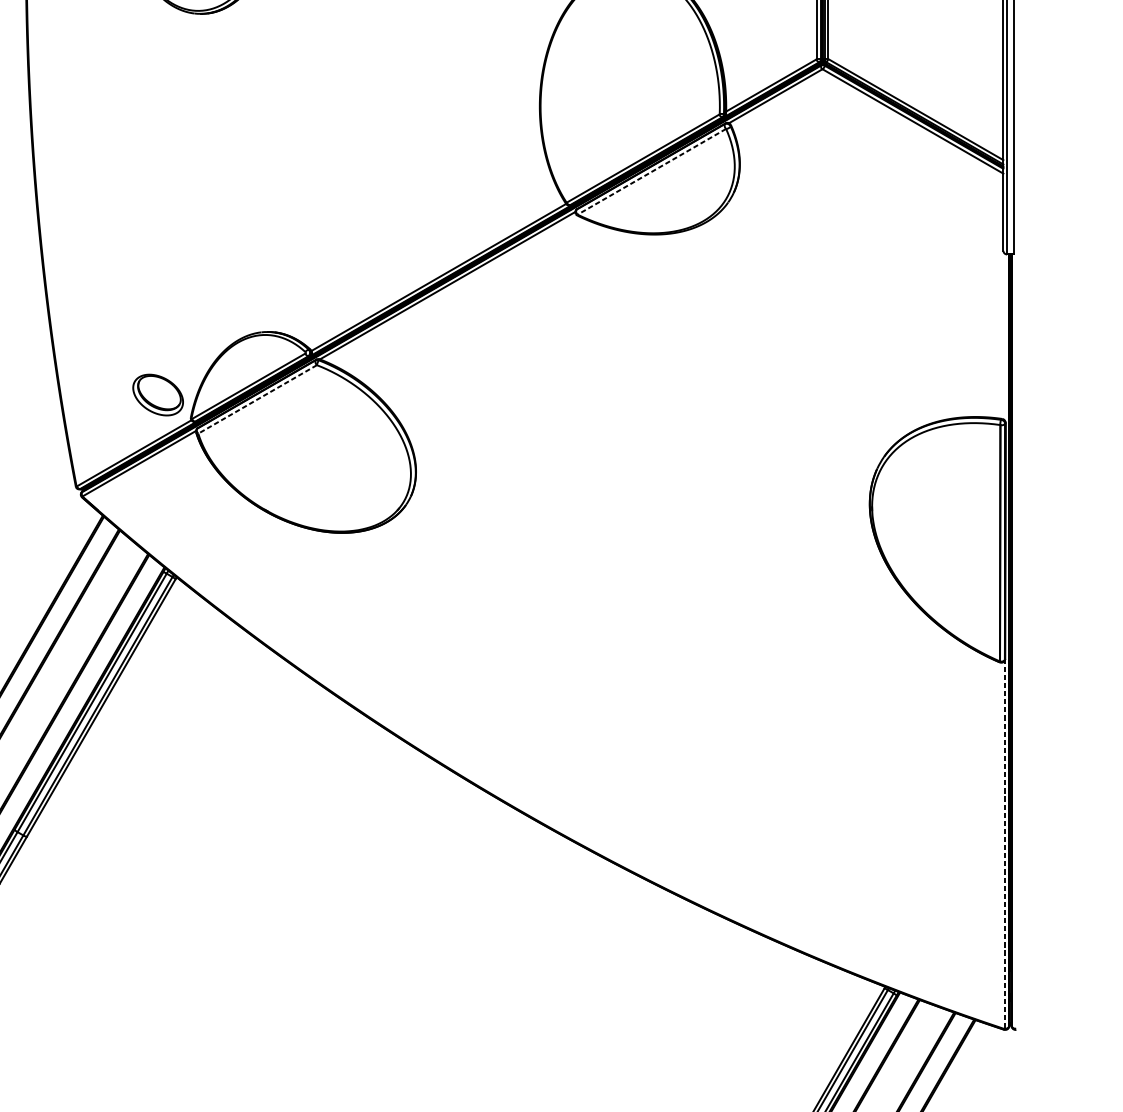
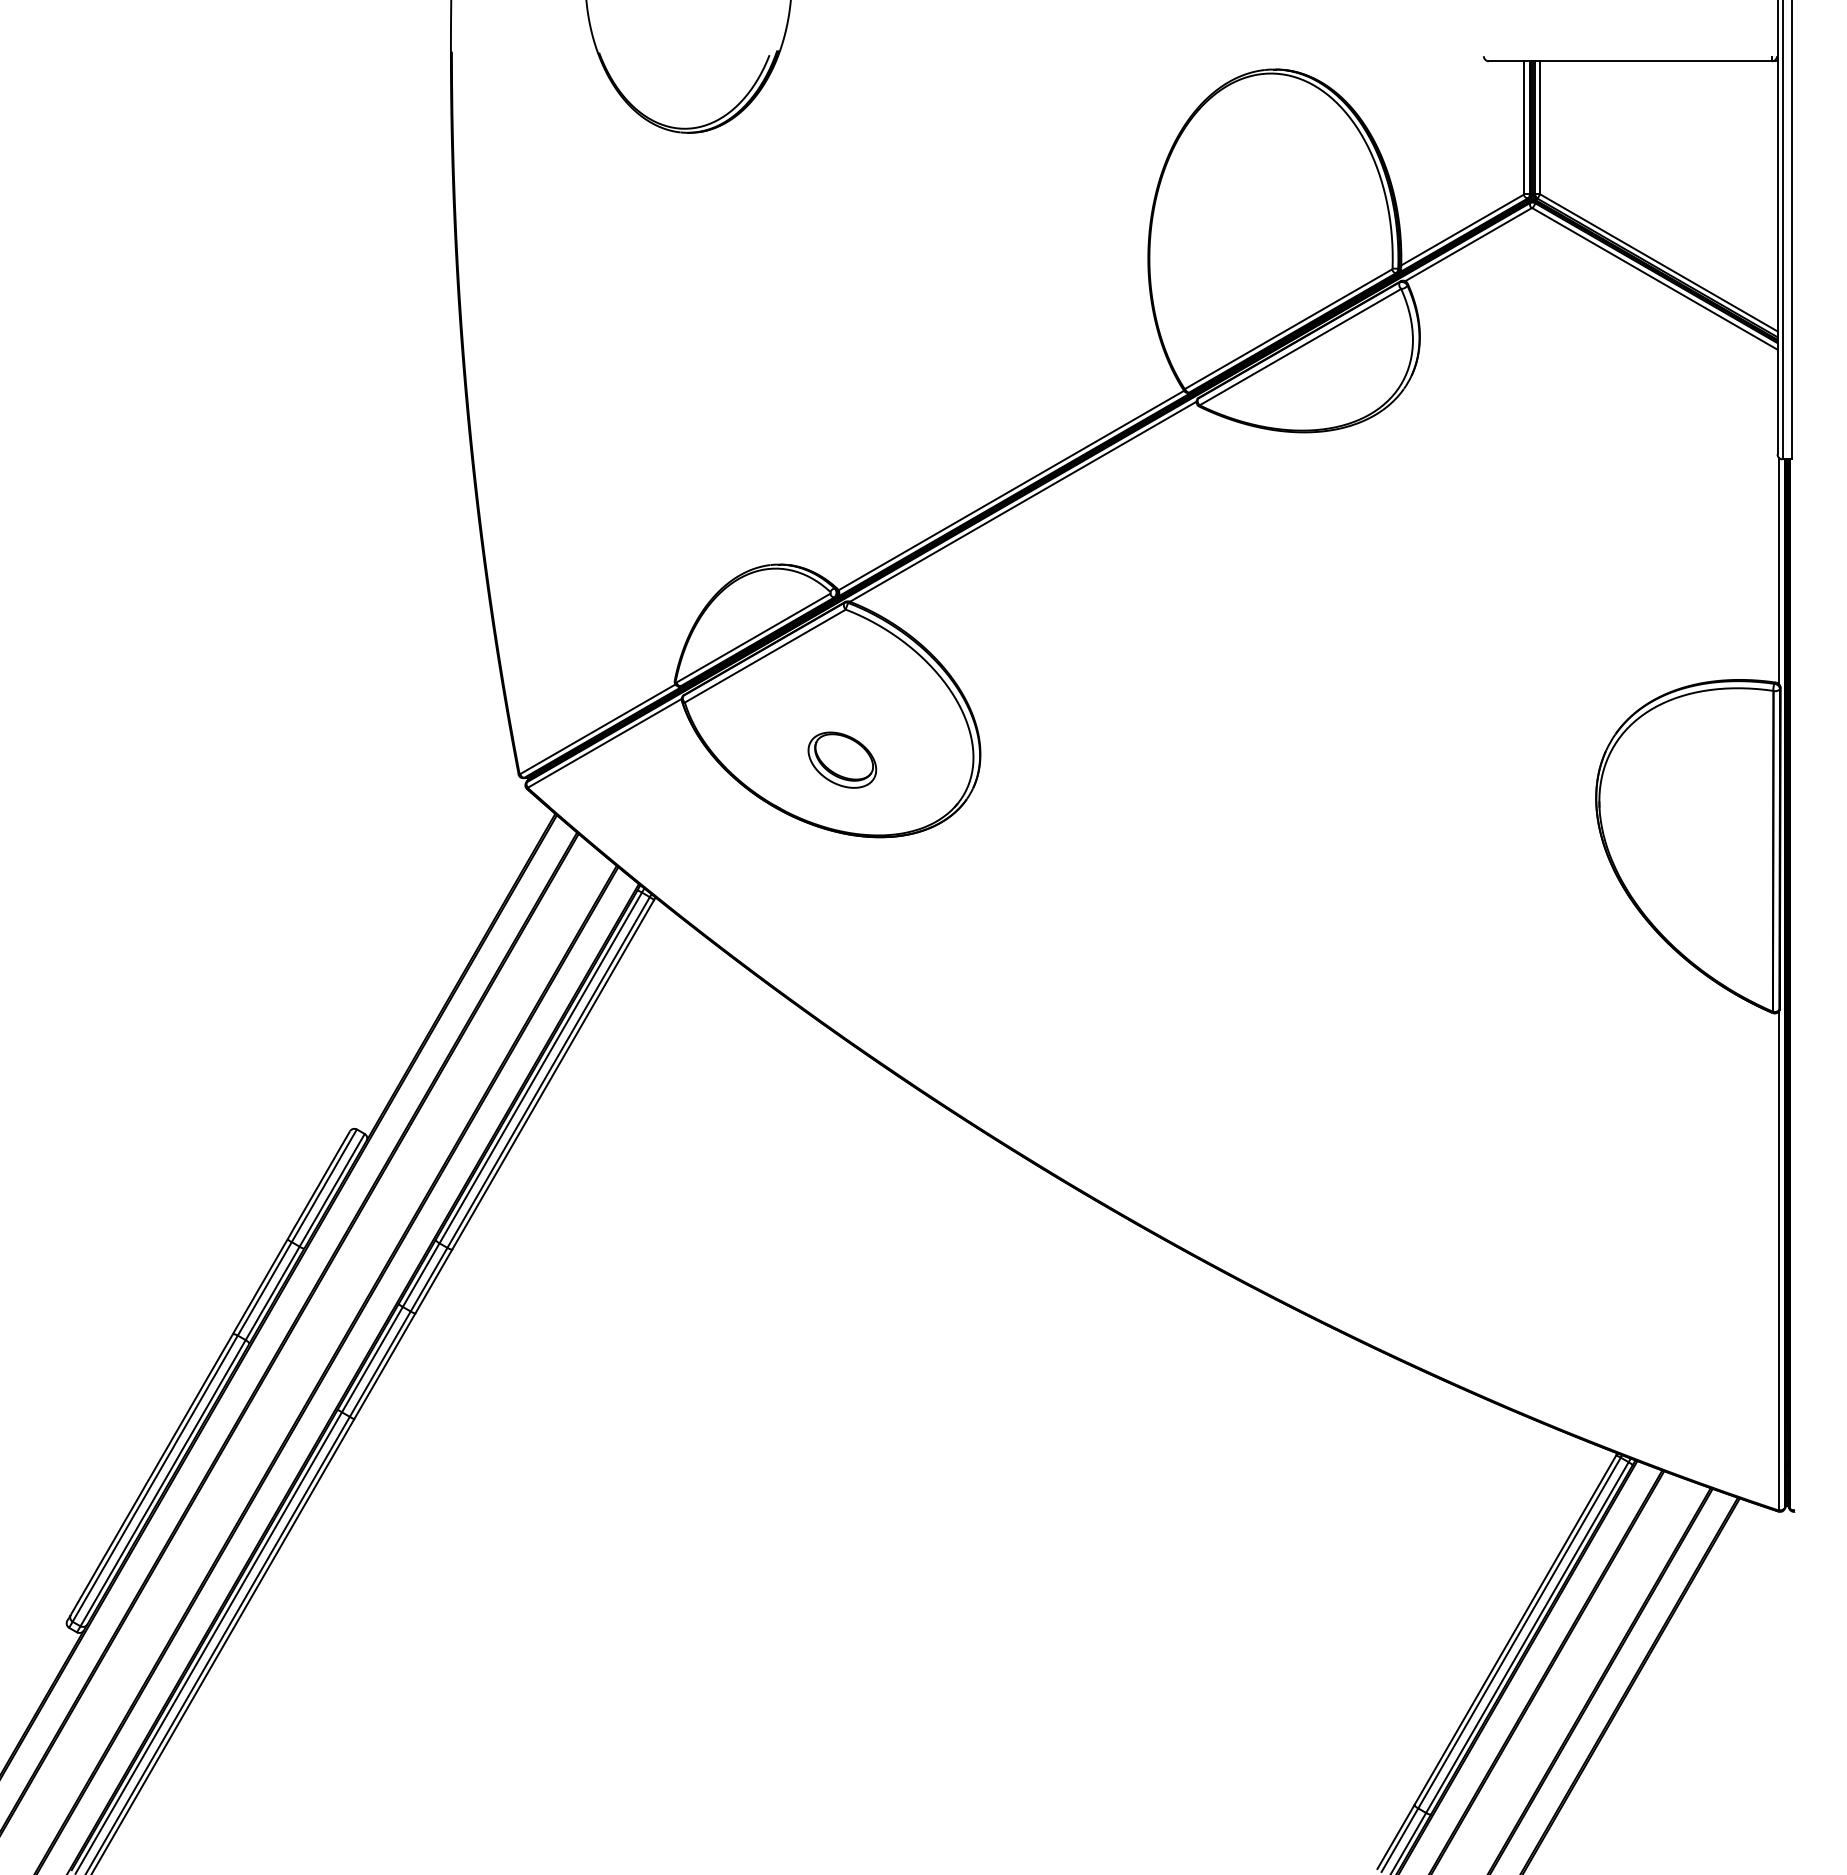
line: (651, 172) -> (1300, 347), dashed -> solid
line: (1004, 337) -> (1779, 571), added
part: (158, 394) -> (842, 759), moved
line: (257, 399) -> (765, 656), dashed -> solid
line: (1004, 844) -> (1779, 1260), dashed -> solid

